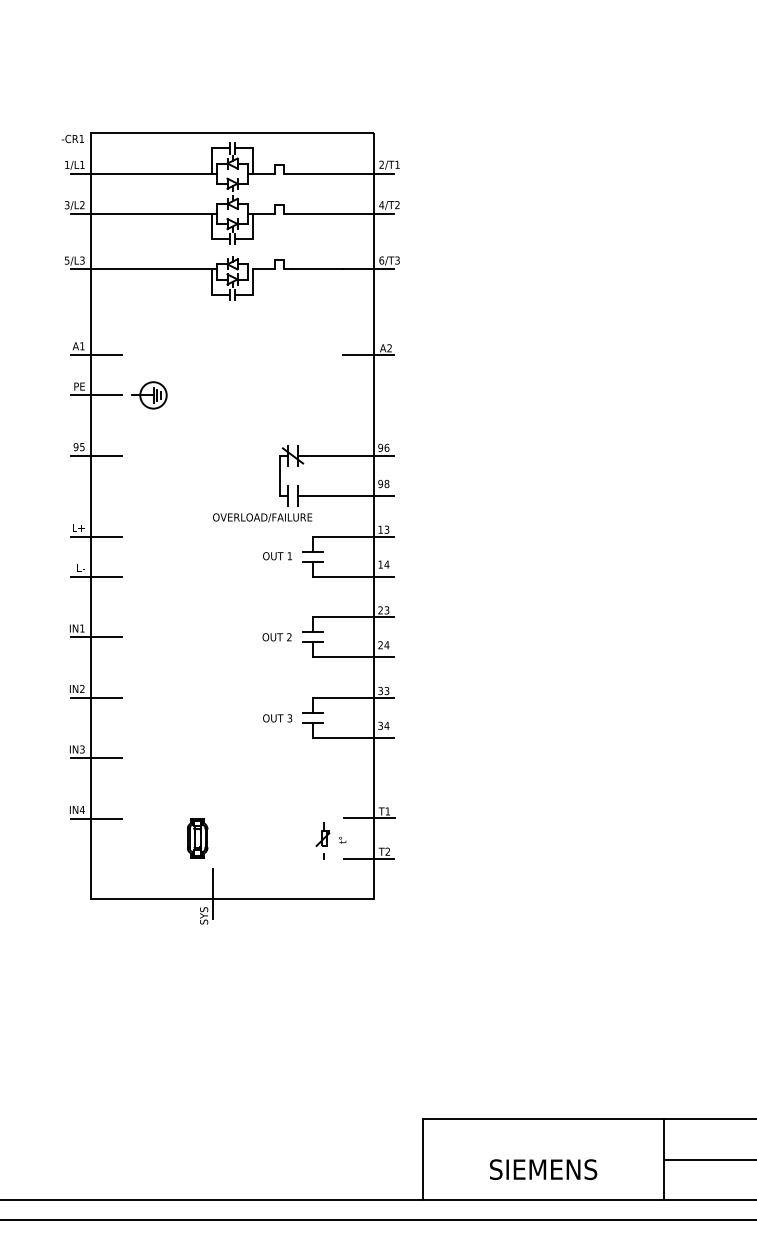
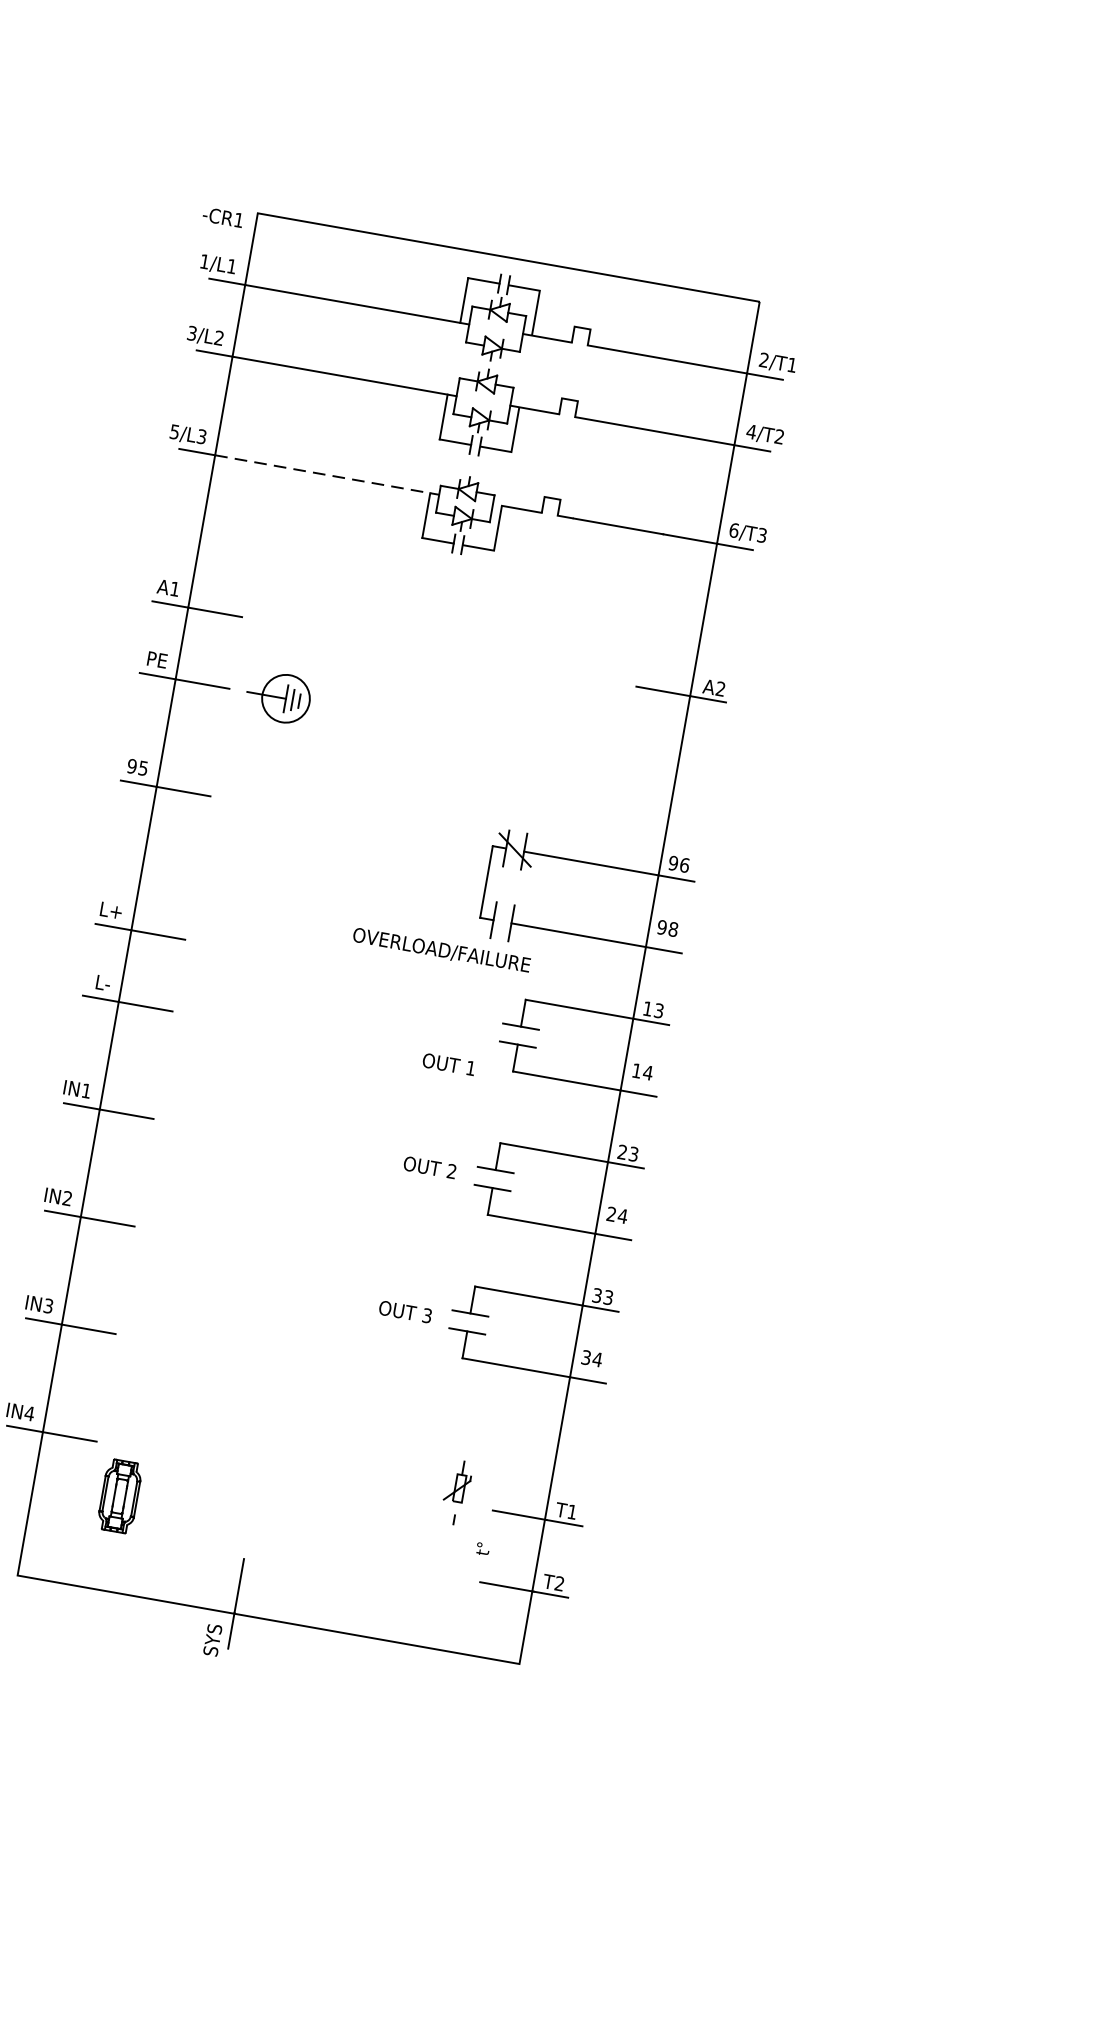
line: (154, 269) -> (327, 475), solid -> dashed
text: (277, 556) -> (448, 1065), moved
part: (197, 838) -> (119, 1496), moved
part: (322, 840) -> (456, 1491), moved

